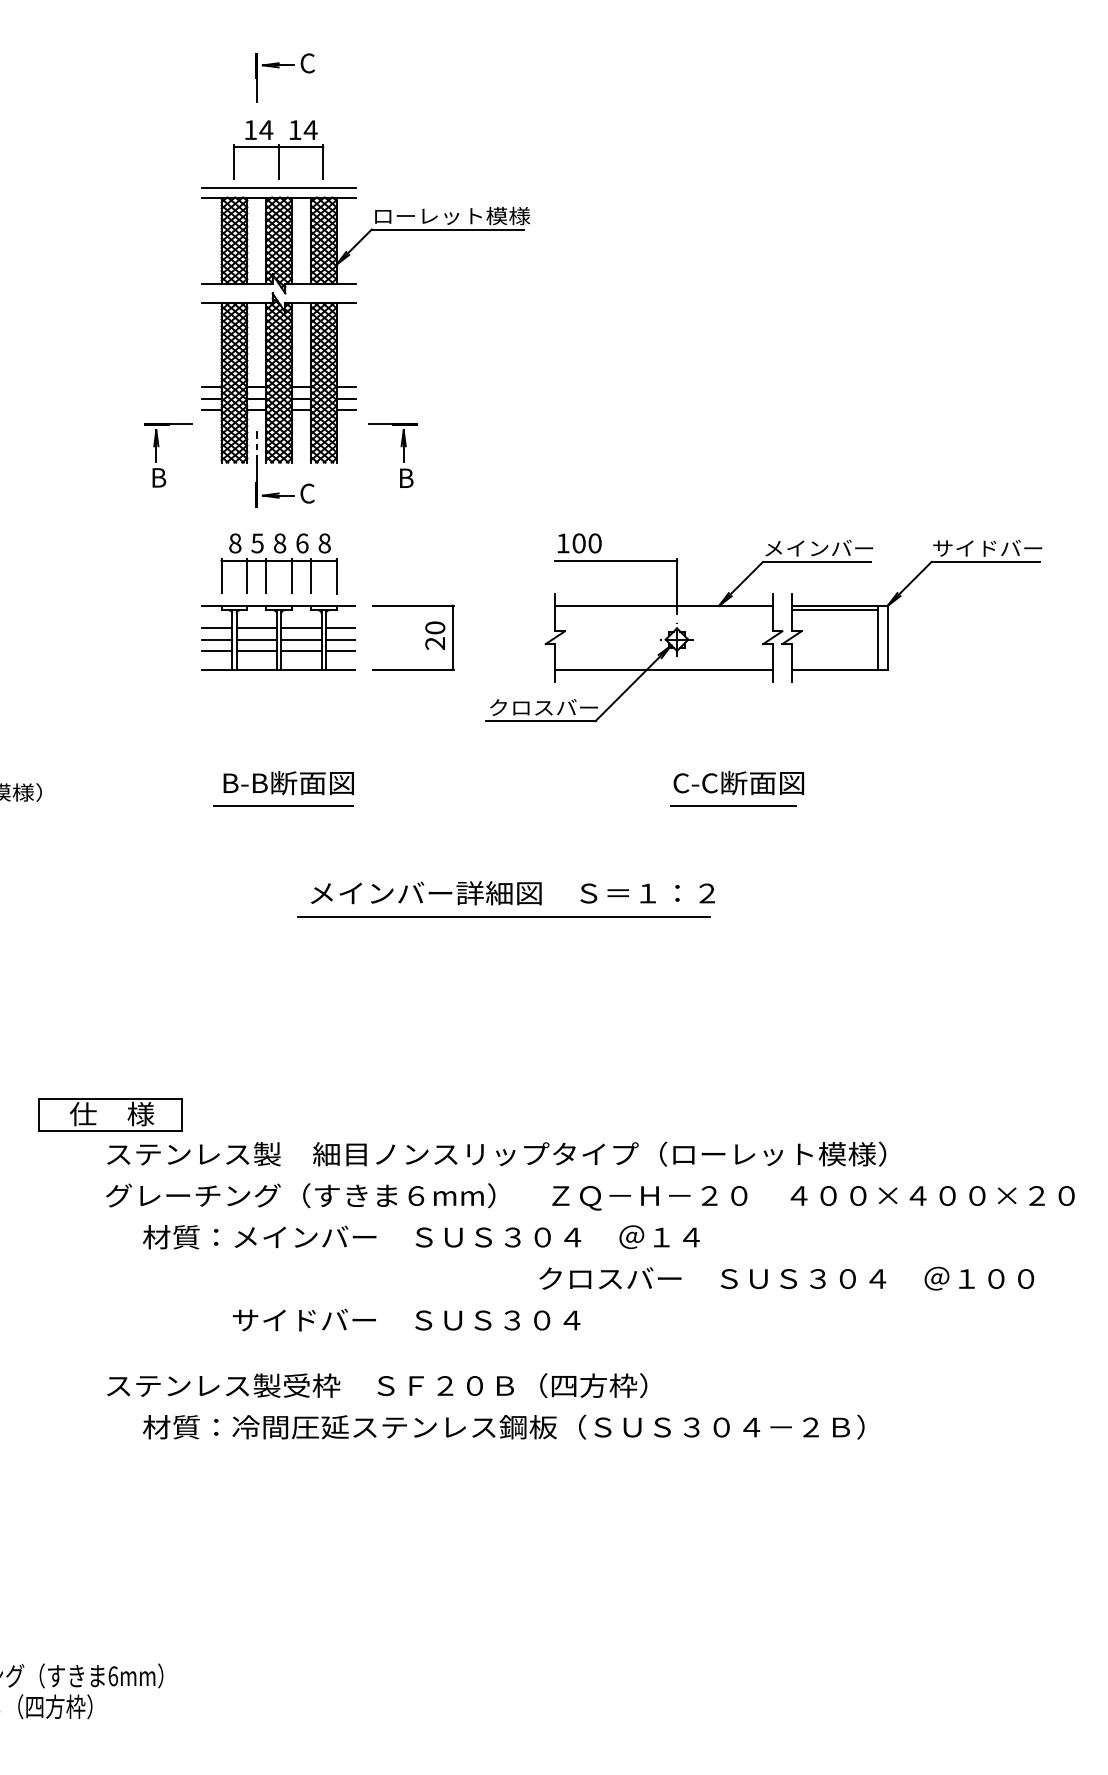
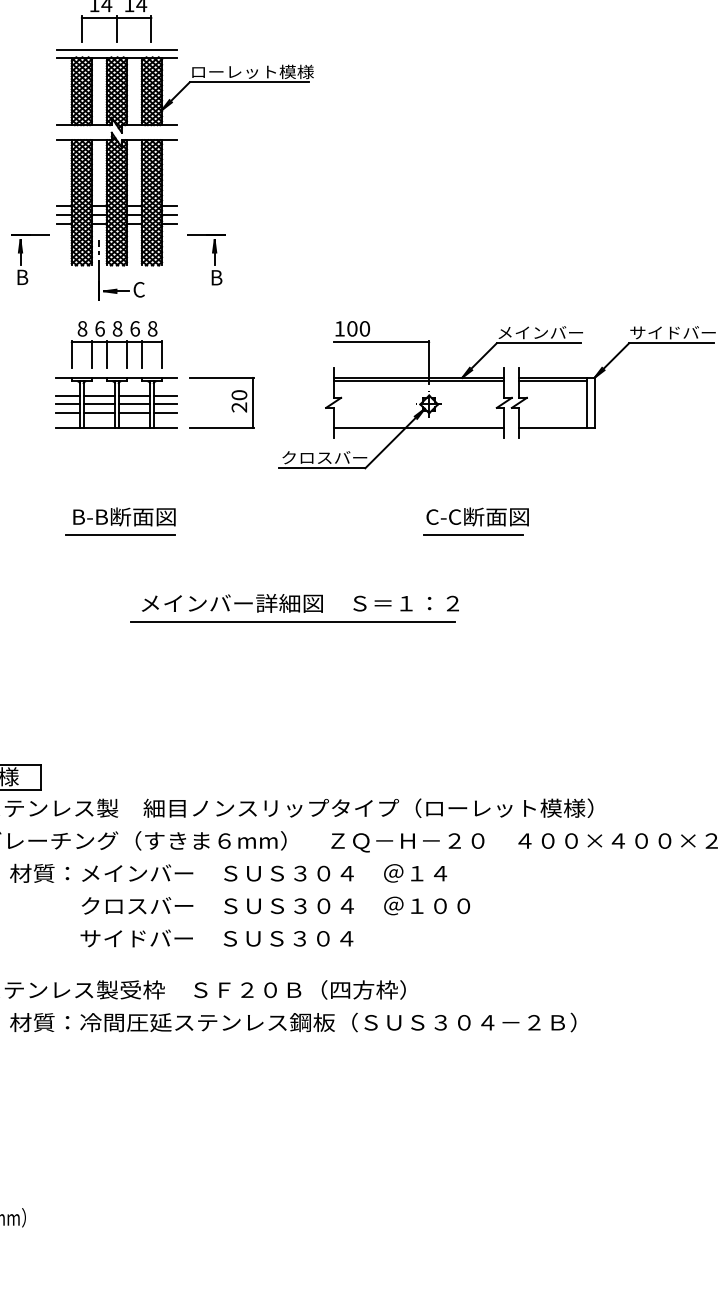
text: (257, 543) -> (99, 328), 5 -> 6
line: (663, 610) -> (418, 381), added
text: (786, 1278) -> (275, 905), moved

